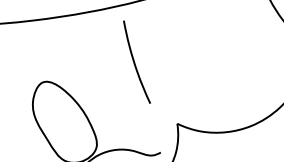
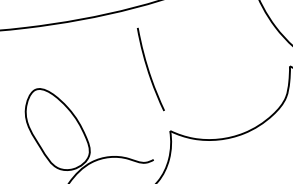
curve: (135, 63) -> (149, 70), moved

